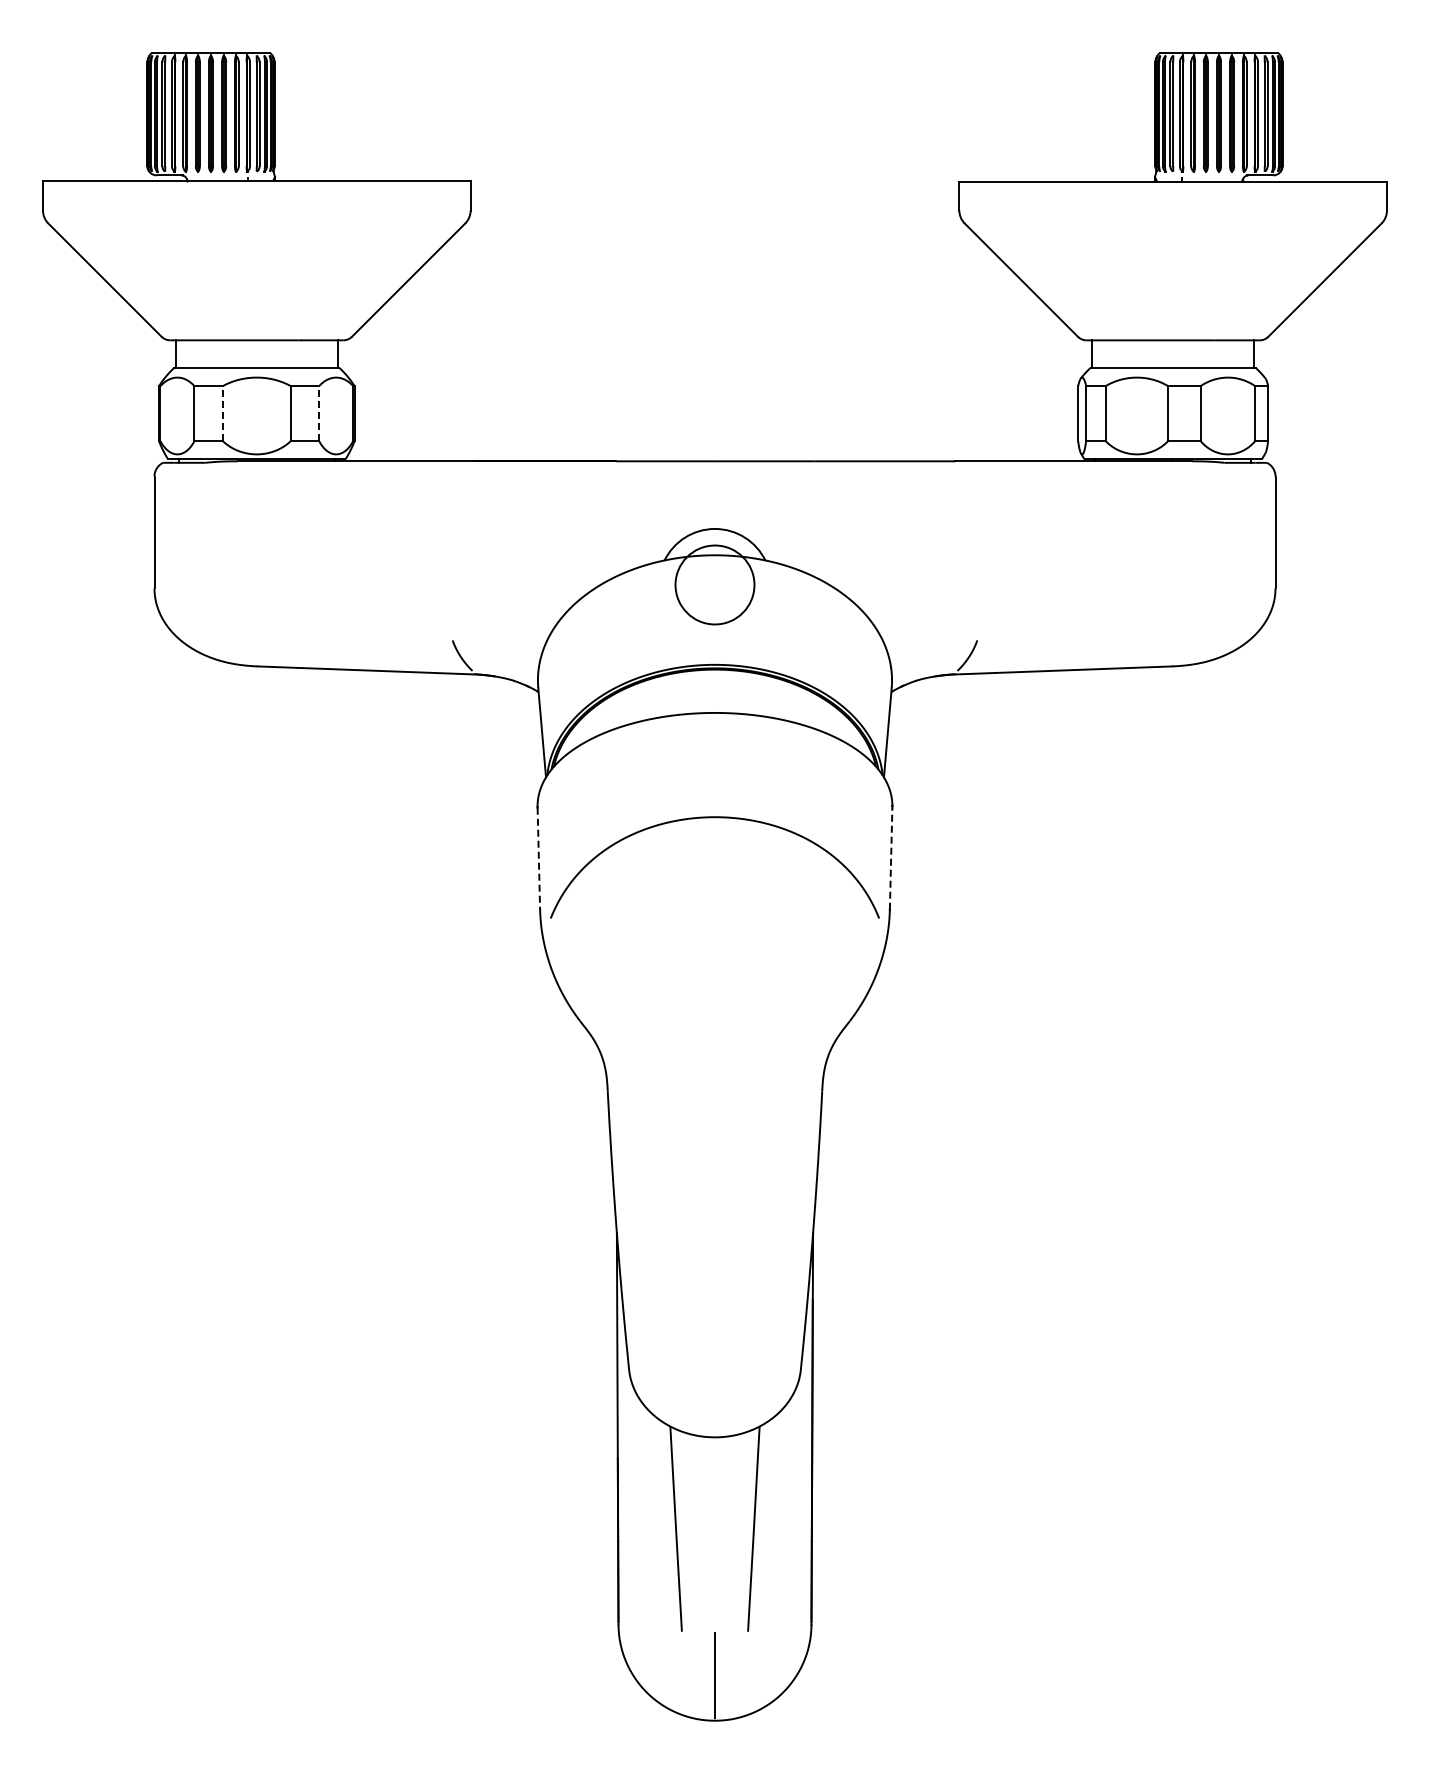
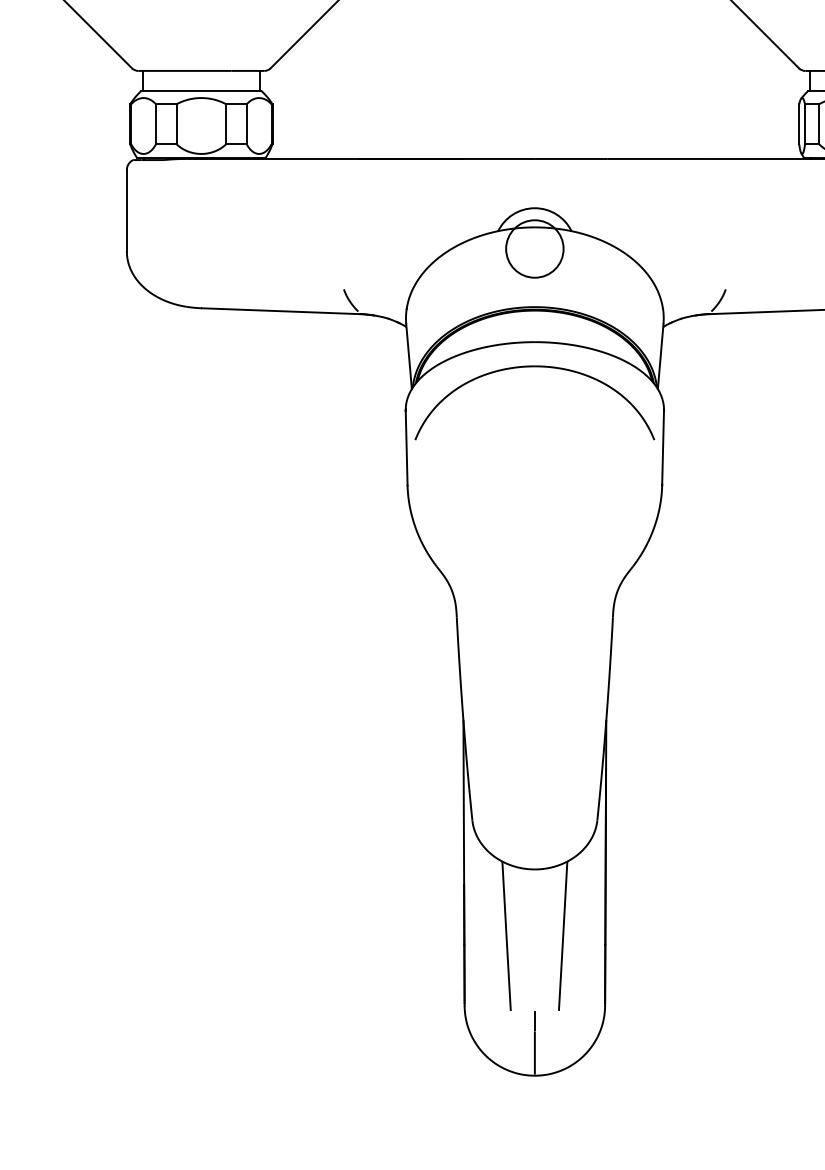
line: (222, 413) -> (176, 124), dashed -> solid
line: (319, 413) -> (246, 124), dashed -> solid
part: (714, 818) -> (534, 367), moved
line: (538, 858) -> (406, 448), dashed -> solid
line: (891, 858) -> (663, 448), dashed -> solid

